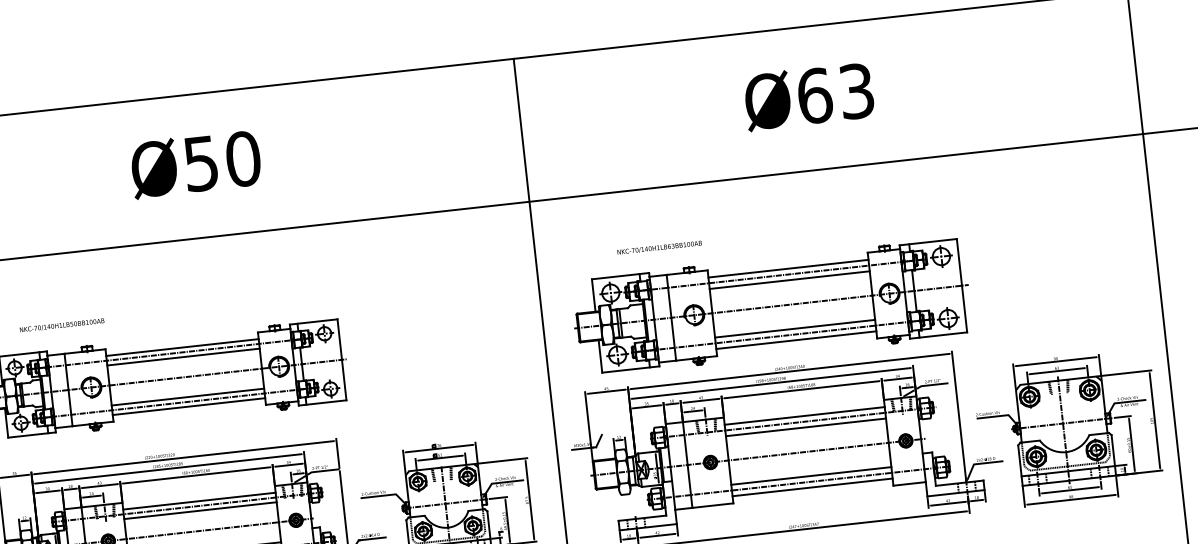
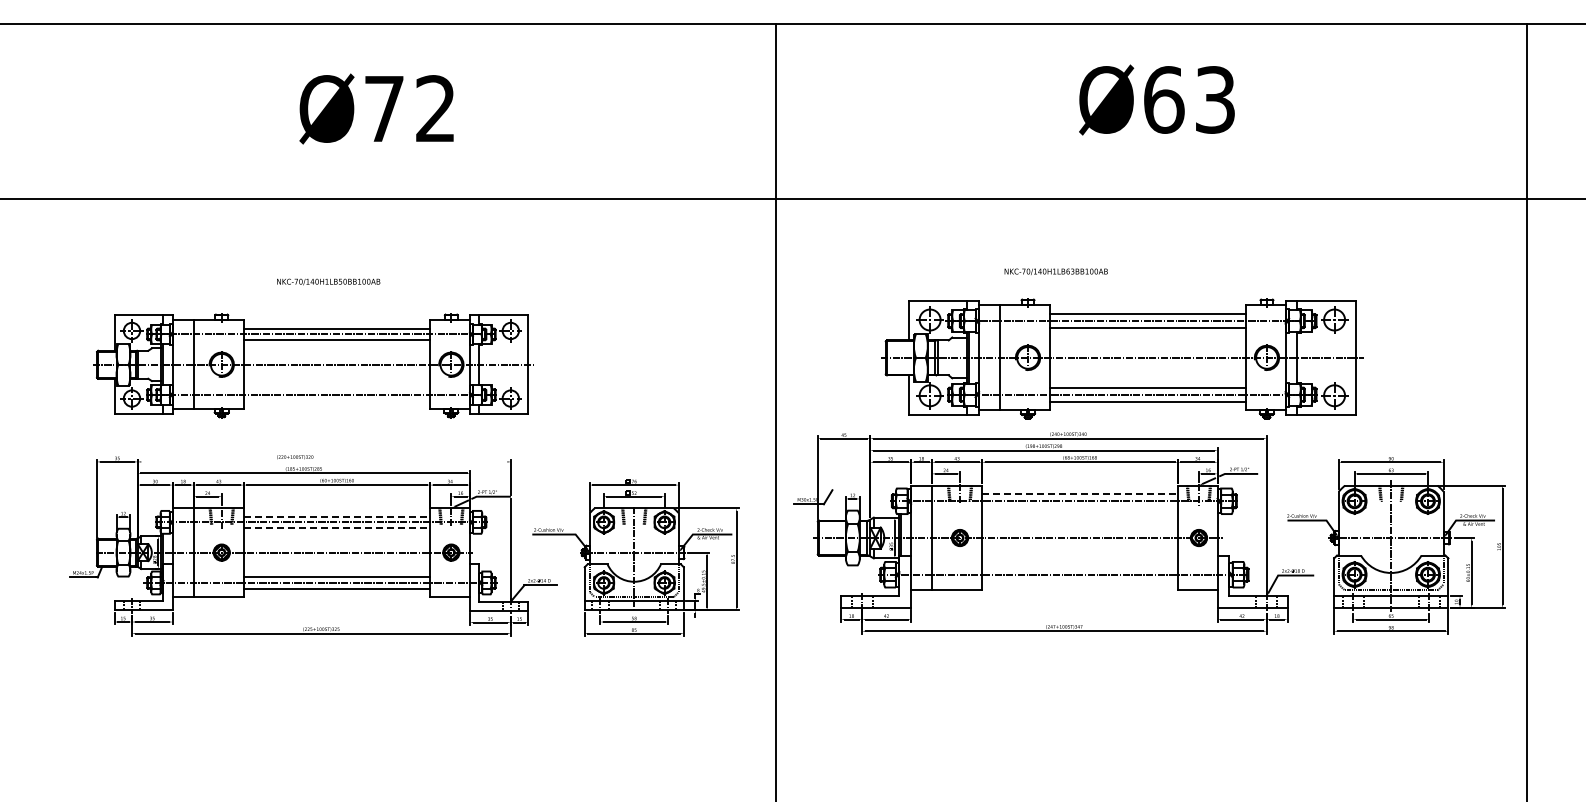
text: (808, 96) -> (1156, 99), moved
text: (222, 160) -> (410, 108), Ø50 -> Ø72
text: (659, 247) -> (1055, 271), moved
part: (771, 307) -> (1122, 358), moved
text: (61, 325) -> (328, 281), moved
line: (187, 397) -> (336, 389), removed
line: (188, 406) -> (336, 400), removed
line: (805, 416) -> (1080, 494), solid -> dashed
line: (805, 427) -> (1079, 508), removed
line: (184, 457) -> (324, 461), removed
line: (810, 475) -> (1079, 567), removed
line: (812, 487) -> (1079, 581), removed
line: (199, 501) -> (337, 516), solid -> dashed
line: (200, 510) -> (337, 528), solid -> dashed

